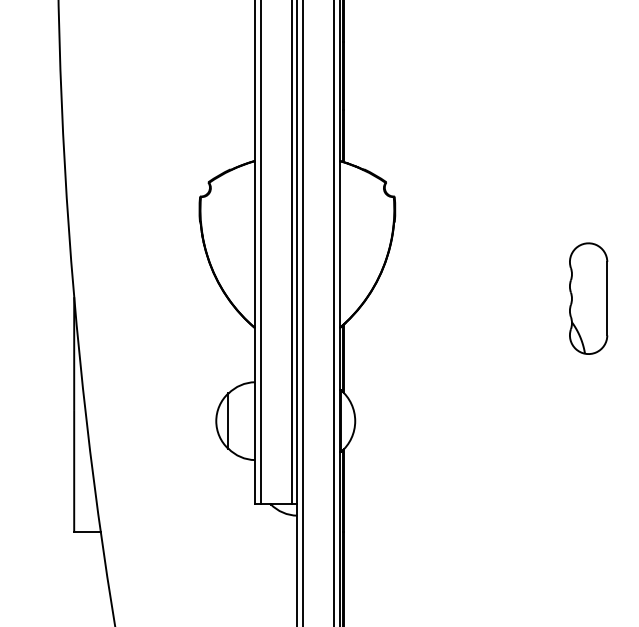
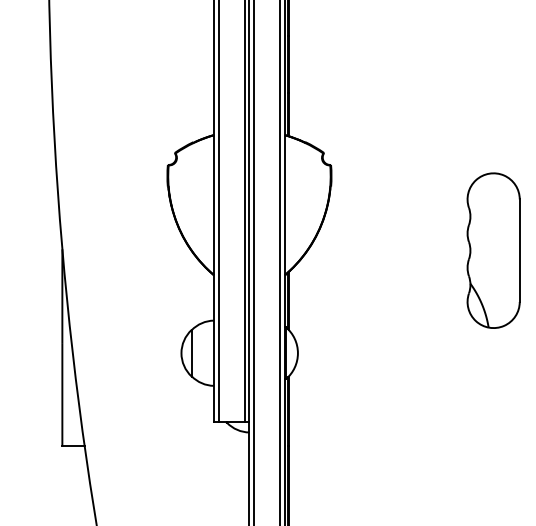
part: (588, 298) -> (493, 250), size x1.67

